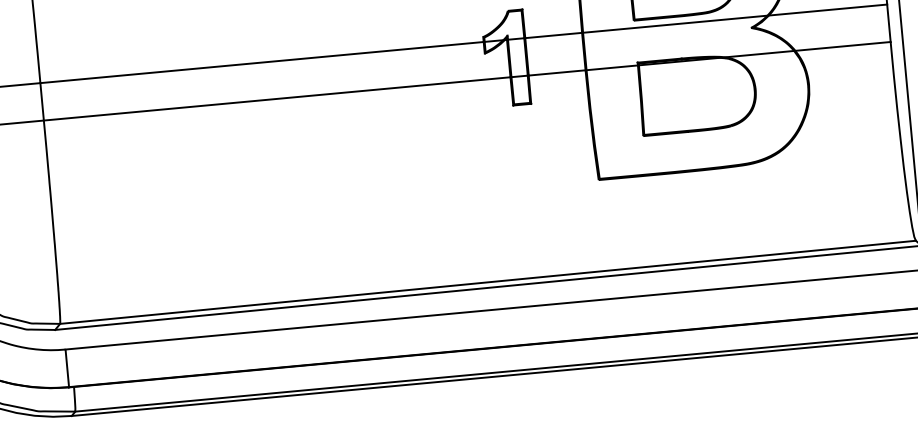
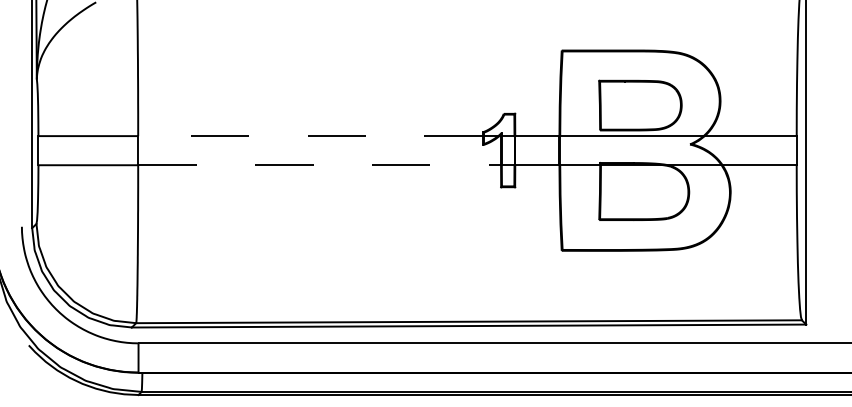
line: (262, 63) -> (310, 136), solid -> dashed
line: (278, 99) -> (320, 165), solid -> dashed

